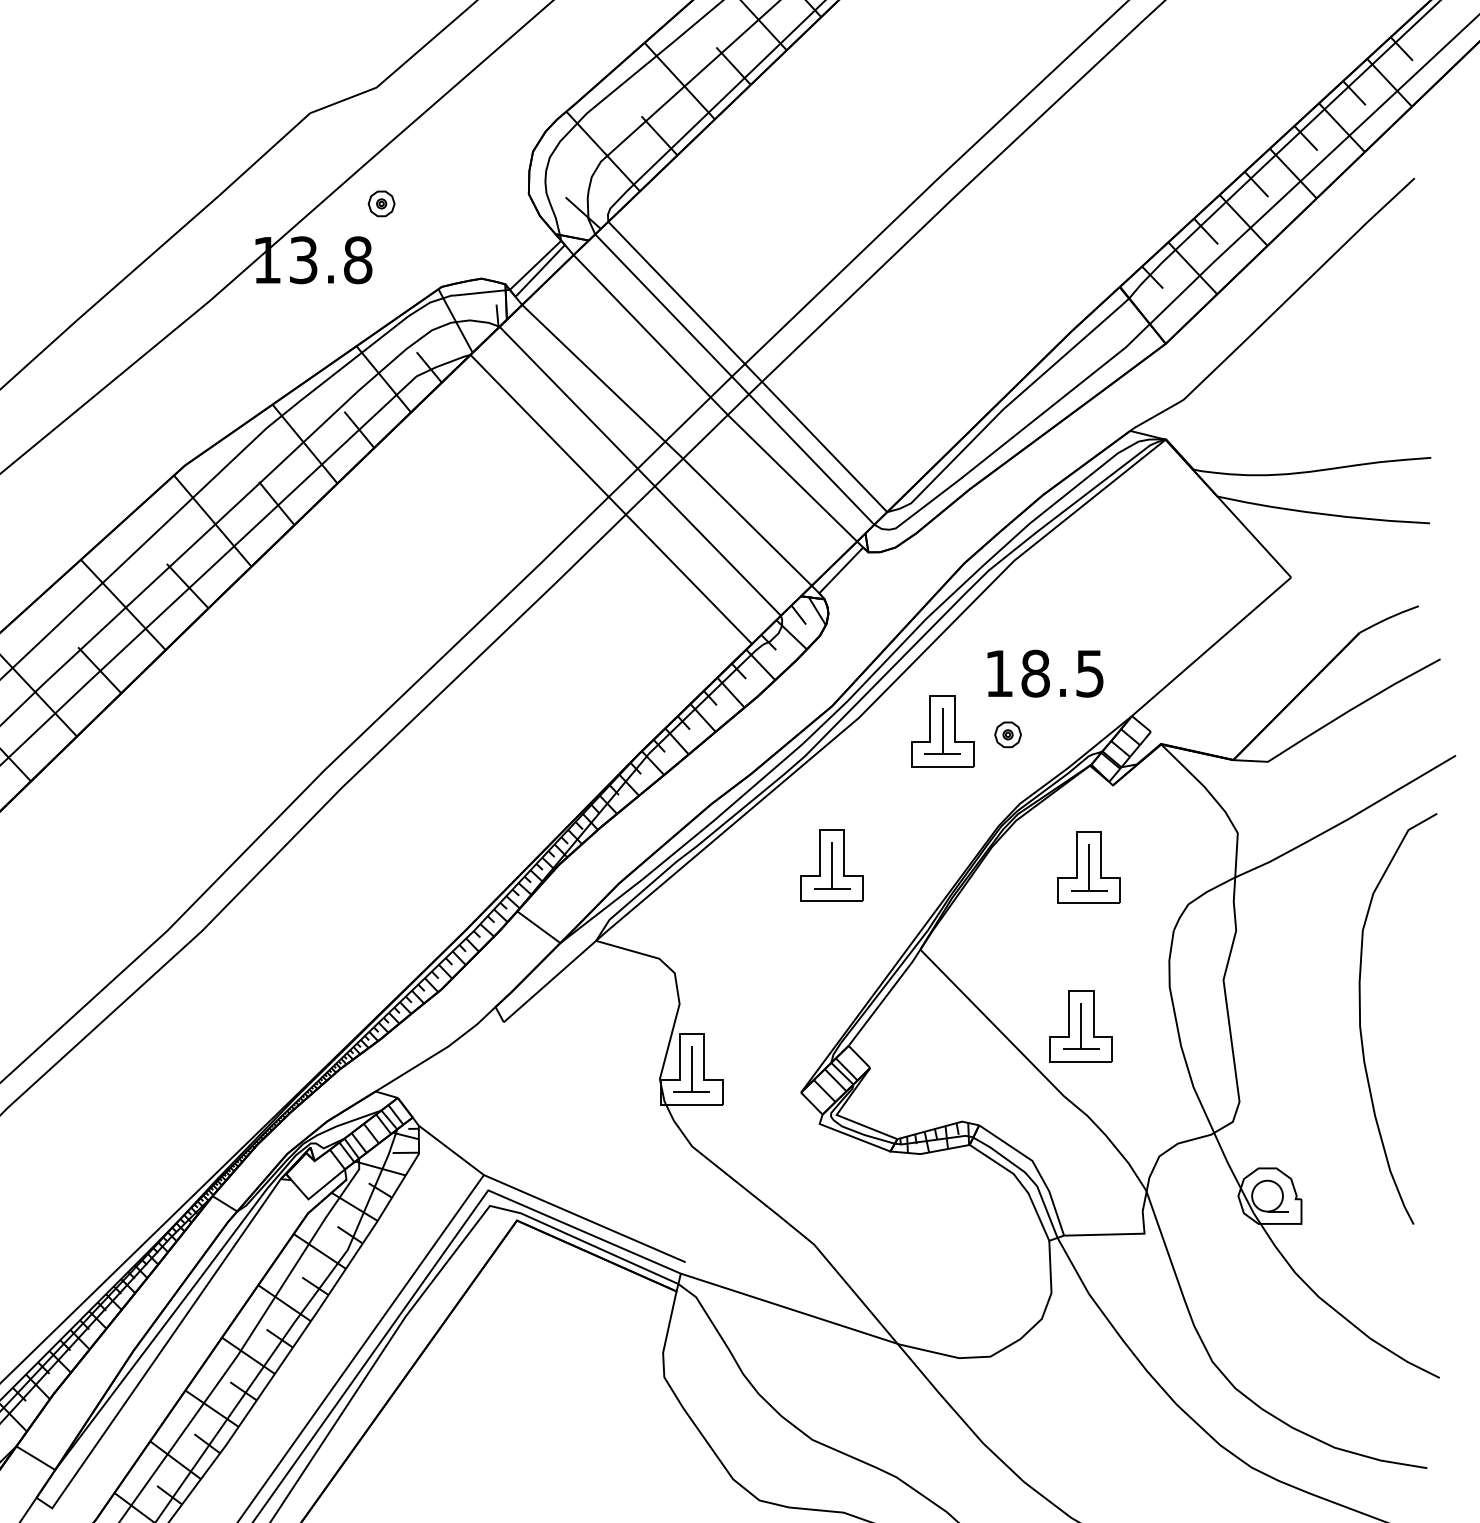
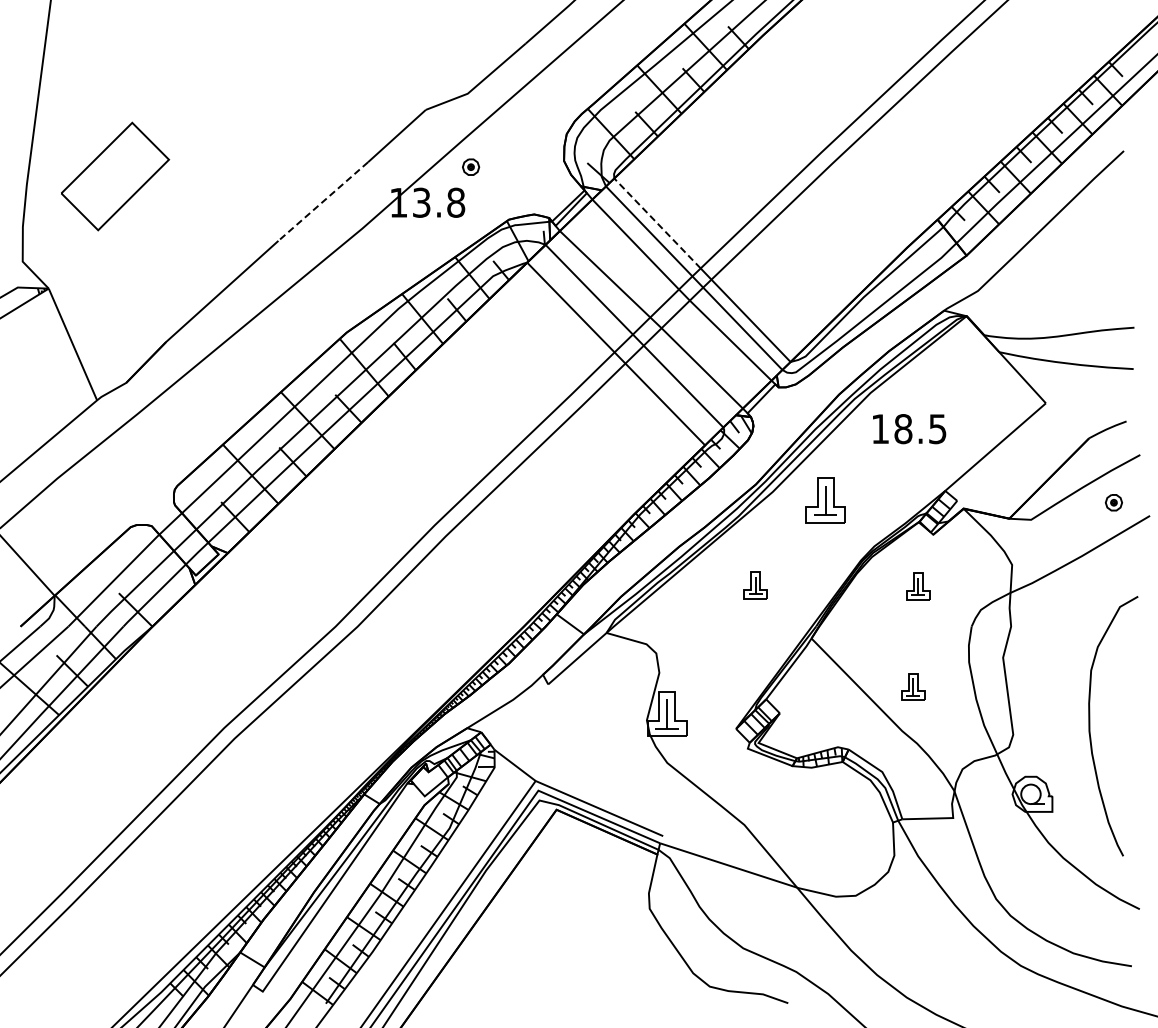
line: (148, 258) -> (323, 201), solid -> dashed
line: (676, 292) -> (657, 223), solid -> dashed
text: (1045, 674) -> (909, 429), moved
part: (1007, 734) -> (1113, 502), moved
part: (831, 865) -> (755, 585), size x0.6
part: (1089, 867) -> (918, 586), size x0.6
curve: (1361, 1019) -> (1090, 726), moved
part: (1081, 1025) -> (913, 686), size x0.6

